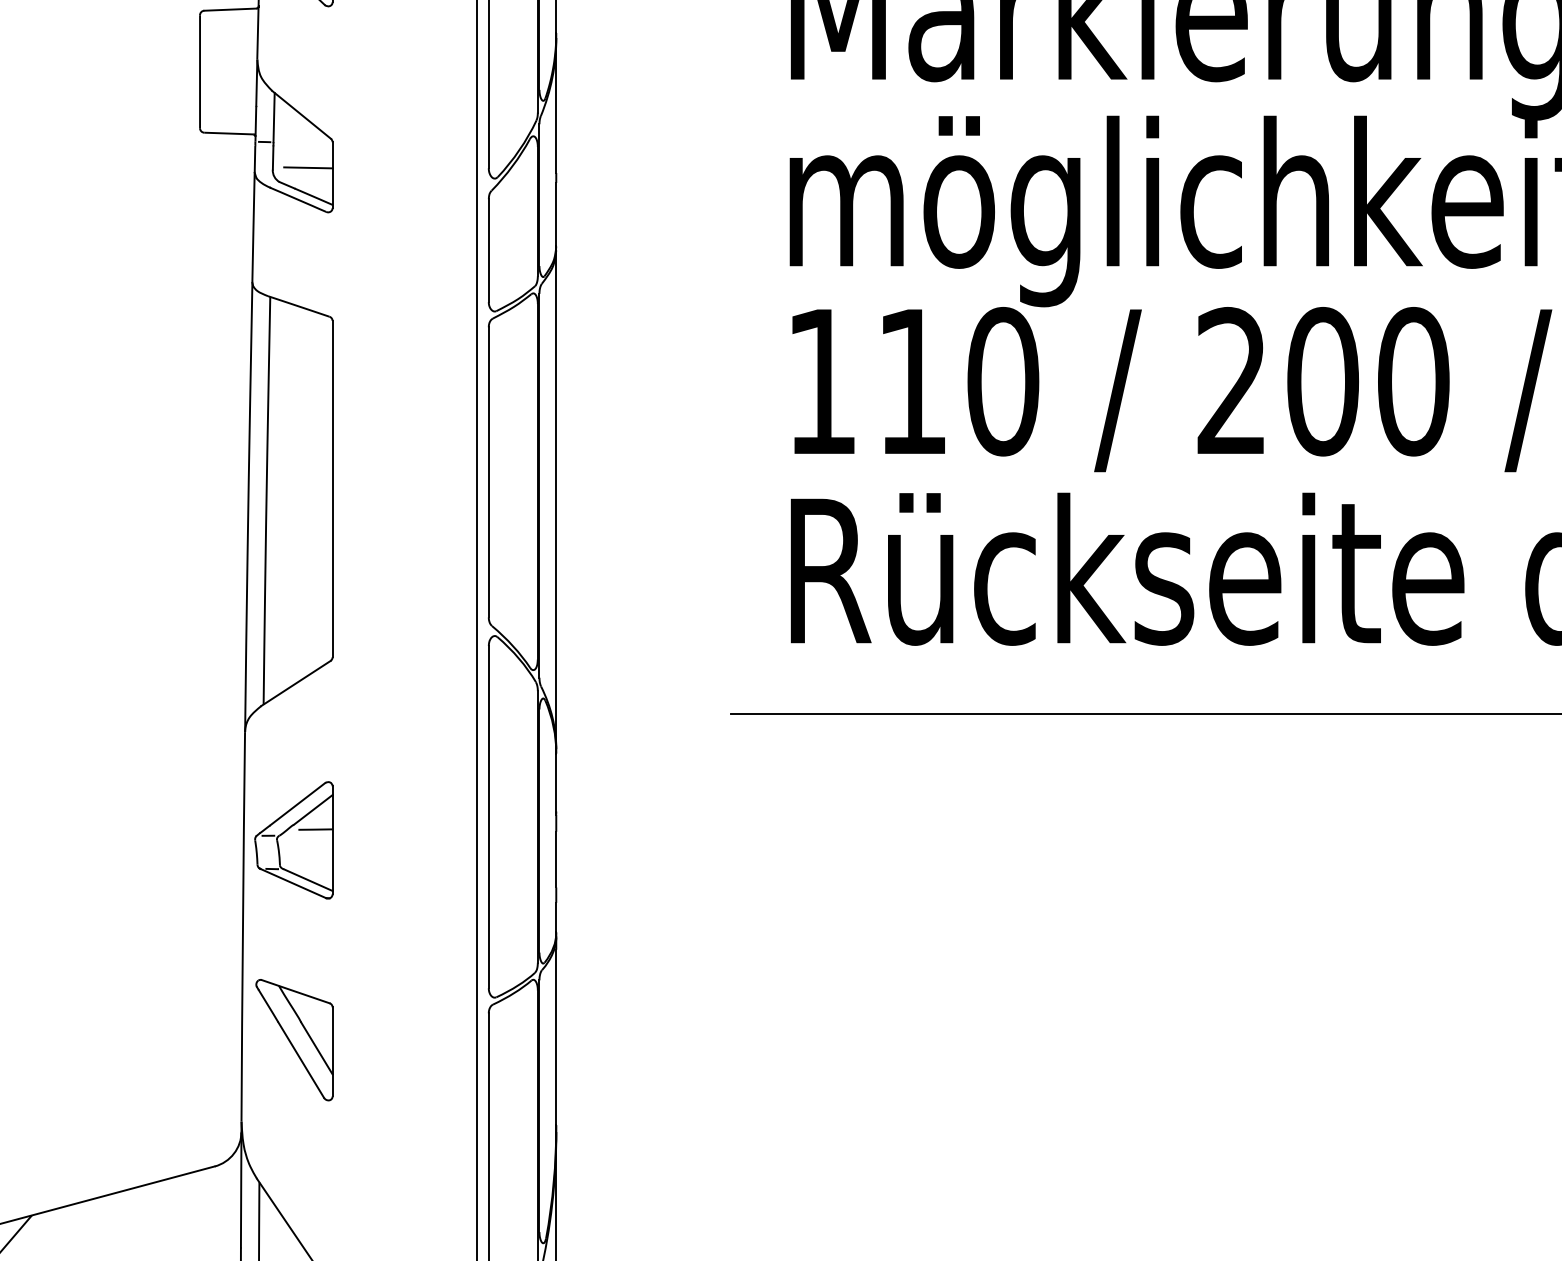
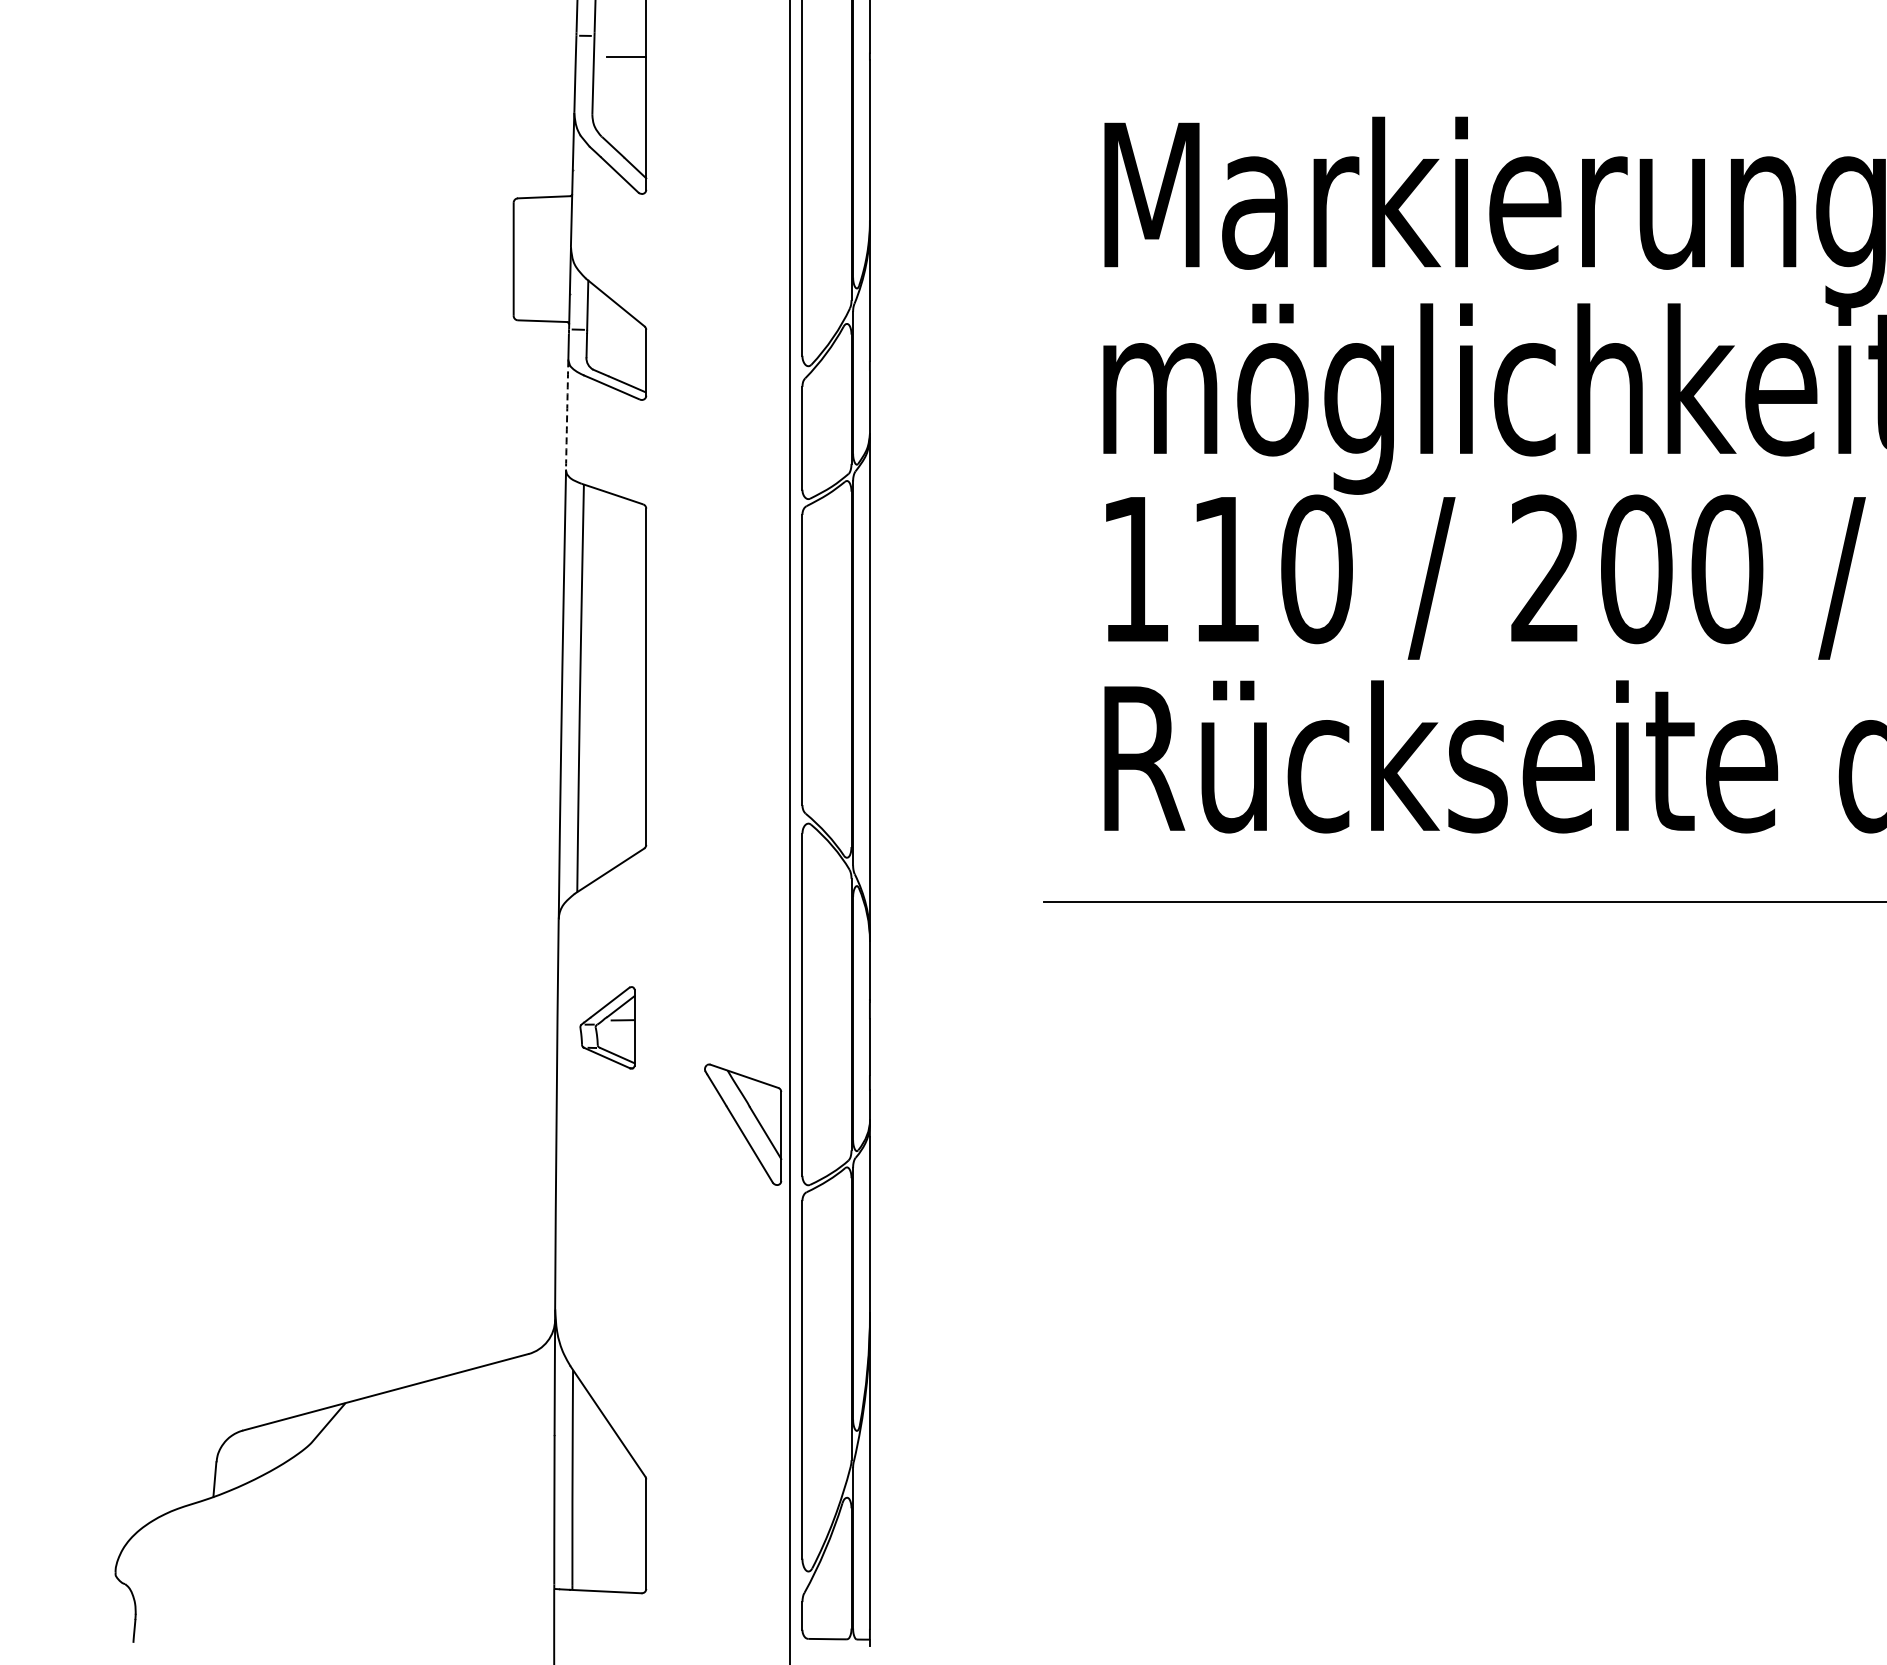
line: (307, 167) -> (621, 355), removed
arc: (253, 227) -> (567, 415), solid -> dashed
part: (293, 839) -> (607, 1027), size x0.7
part: (294, 1039) -> (743, 1124), moved

